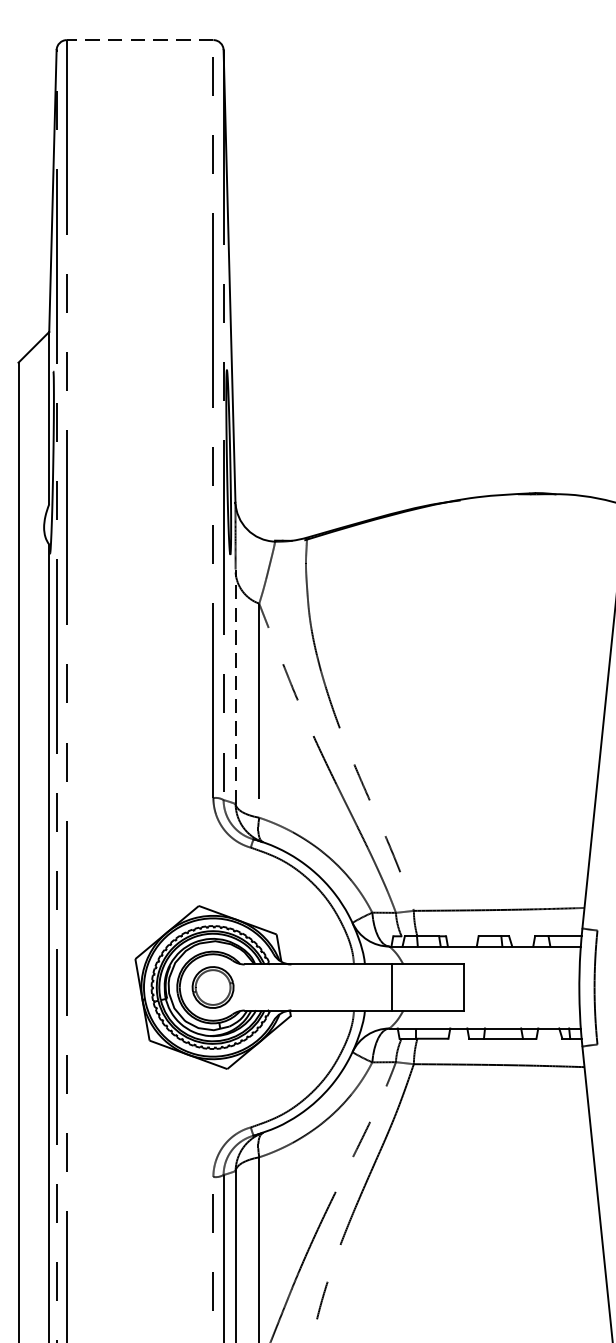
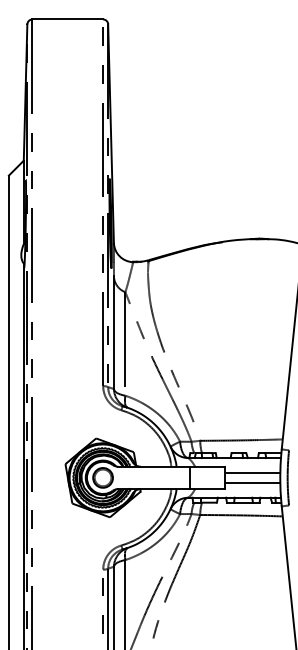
line: (139, 40) -> (67, 19), dashed -> solid
line: (234, 689) -> (113, 333), dashed -> solid
line: (521, 976) -> (252, 472), added
line: (521, 997) -> (252, 482), added

